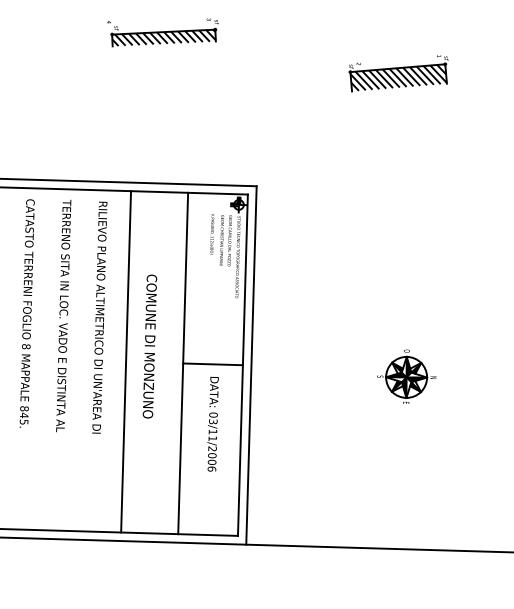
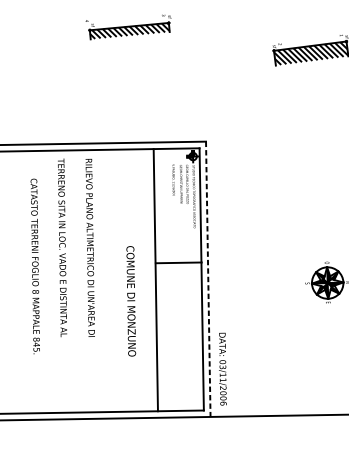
text: (26, 313) -> (34, 266), moved
text: (149, 346) -> (130, 301), moved
line: (126, 361) -> (112, 280), removed
line: (212, 364) -> (178, 263), moved
line: (251, 365) -> (208, 279), solid -> dashed
text: (212, 423) -> (222, 368), moved

